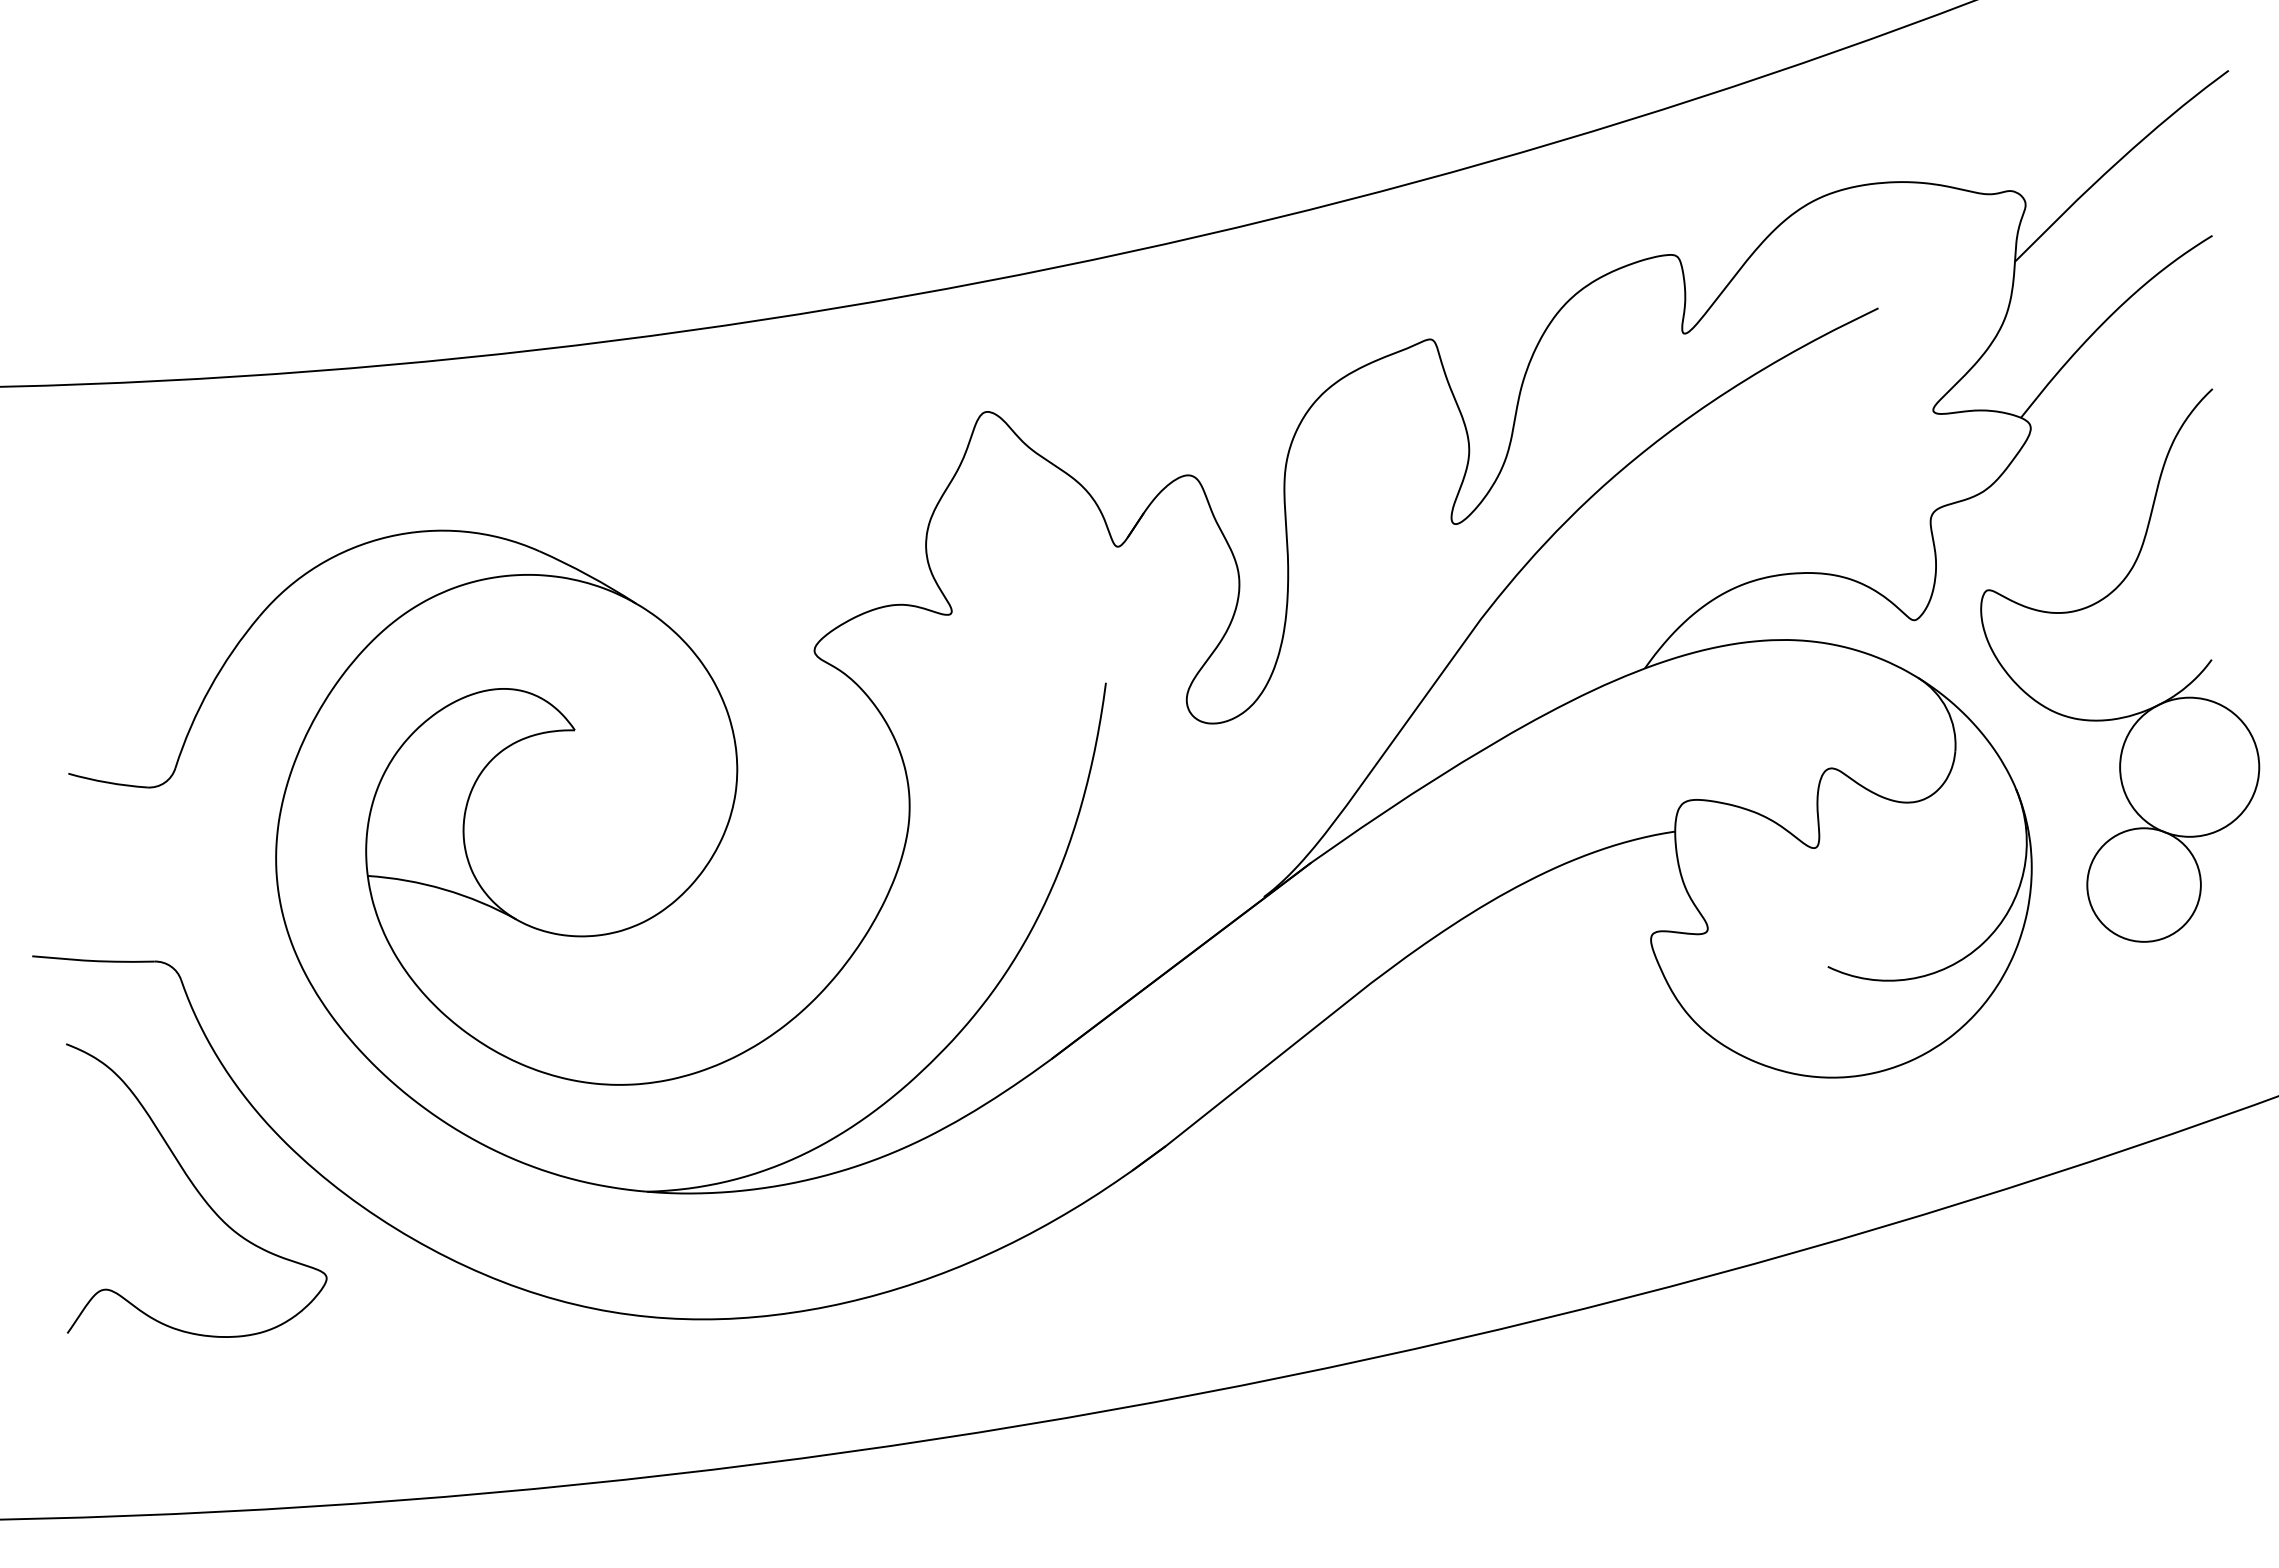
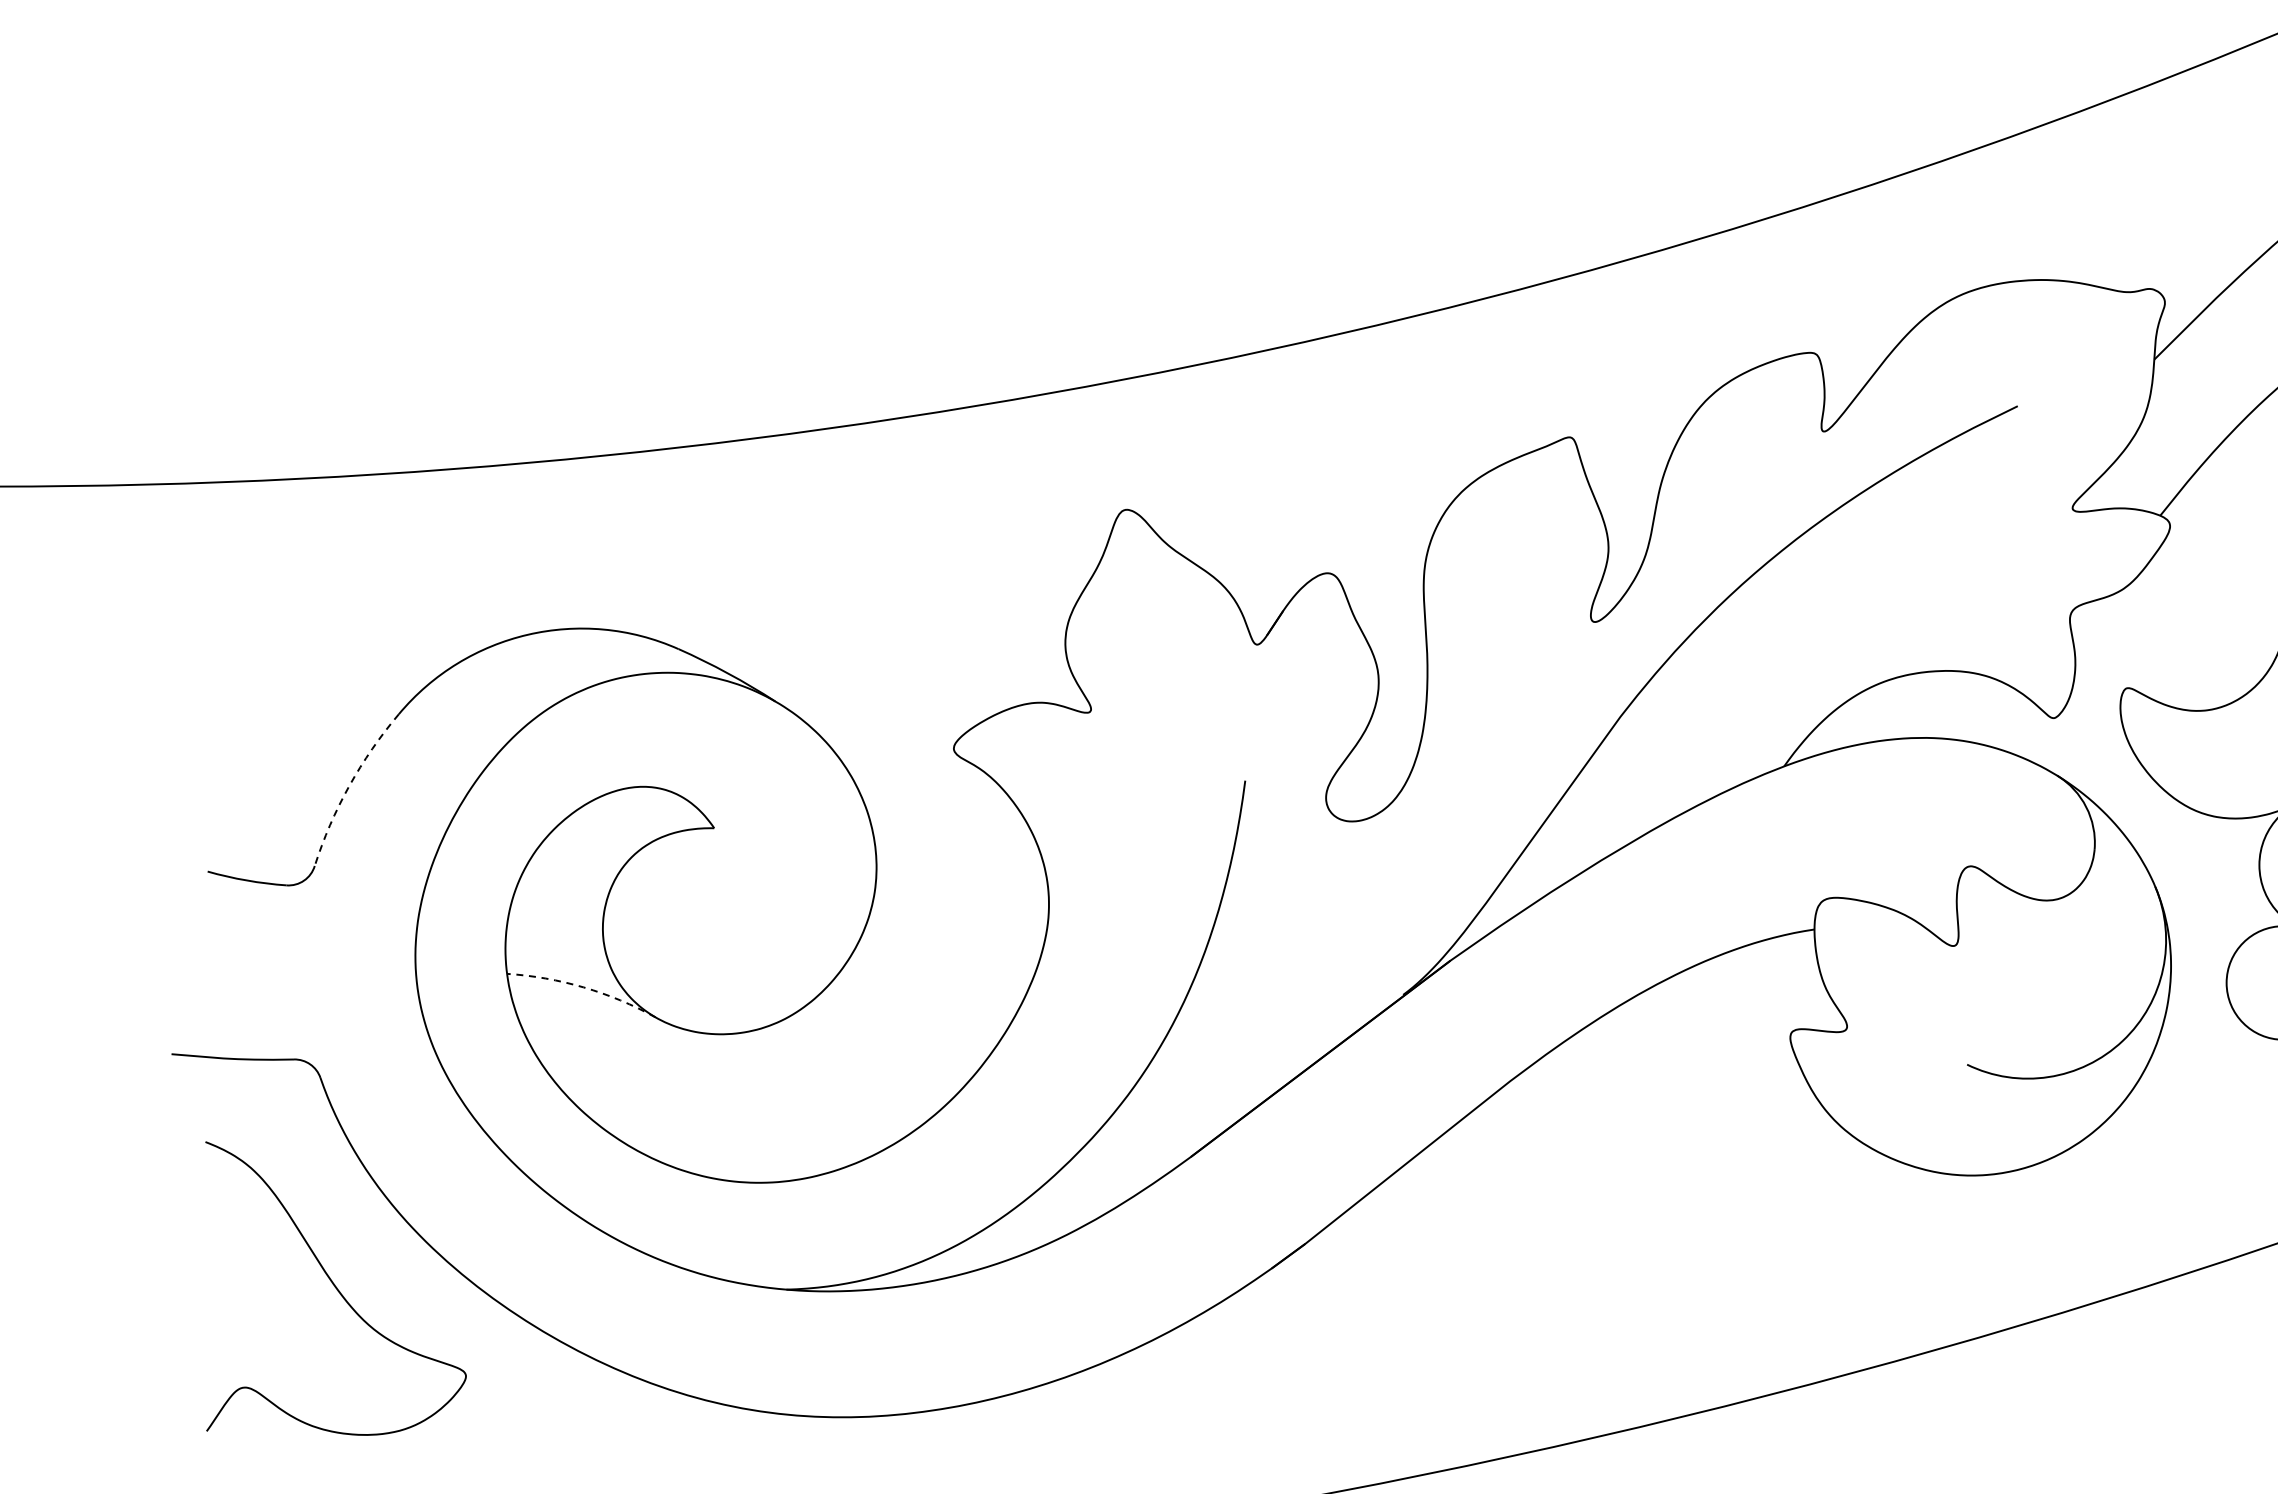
arc: (210, 688) -> (349, 786), solid -> dashed
arc: (444, 889) -> (583, 987), solid -> dashed

